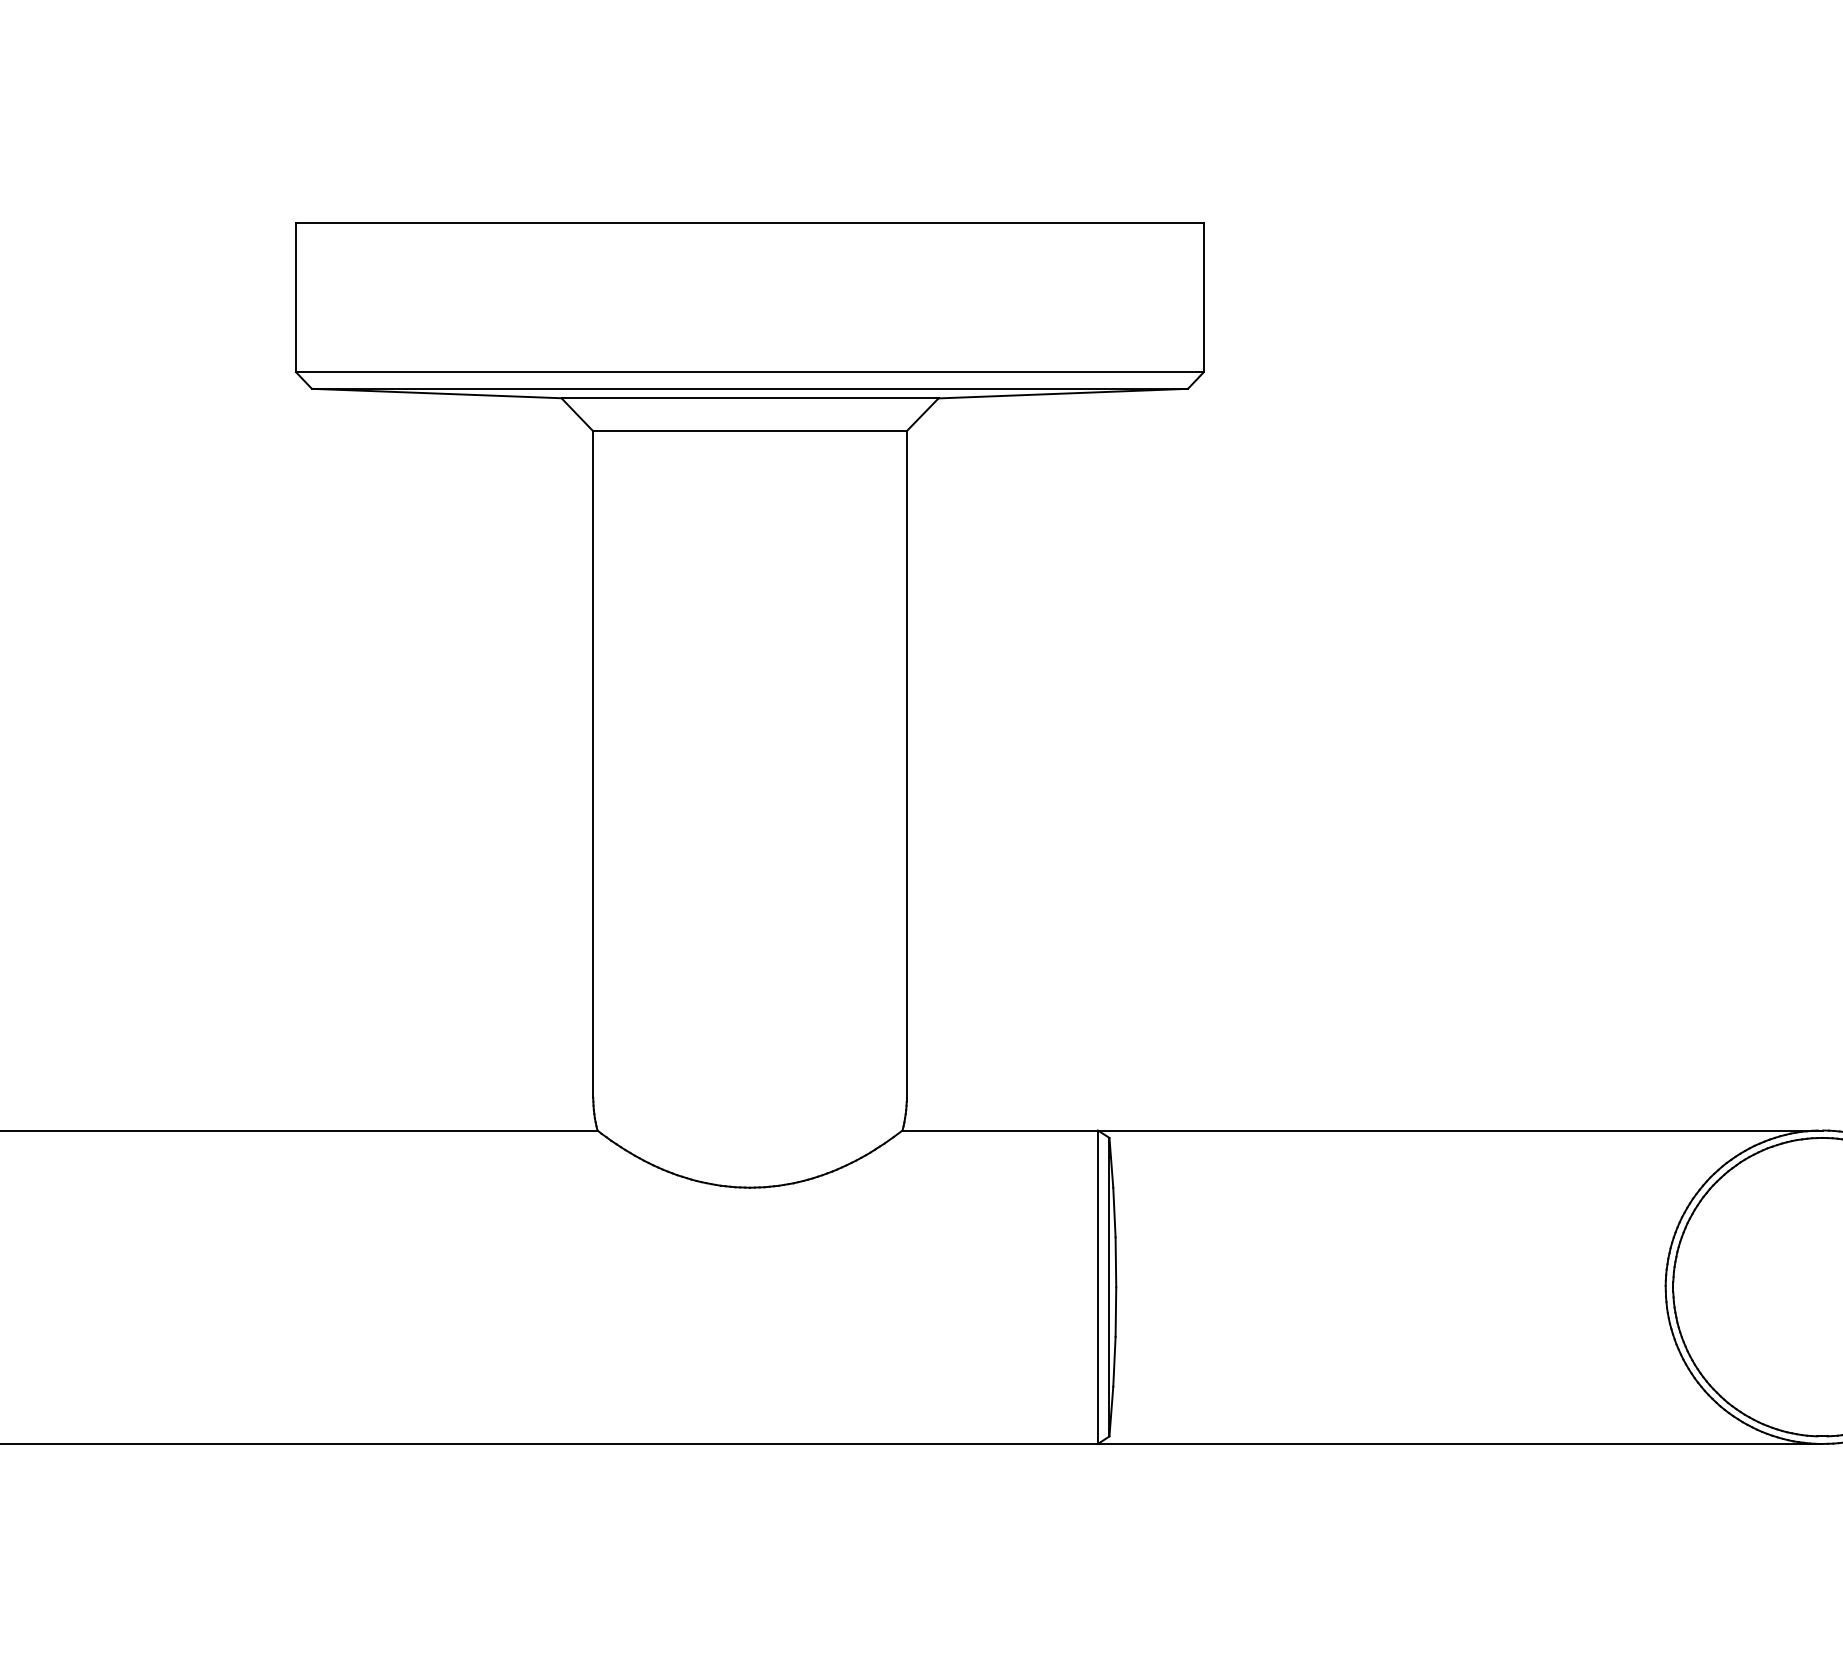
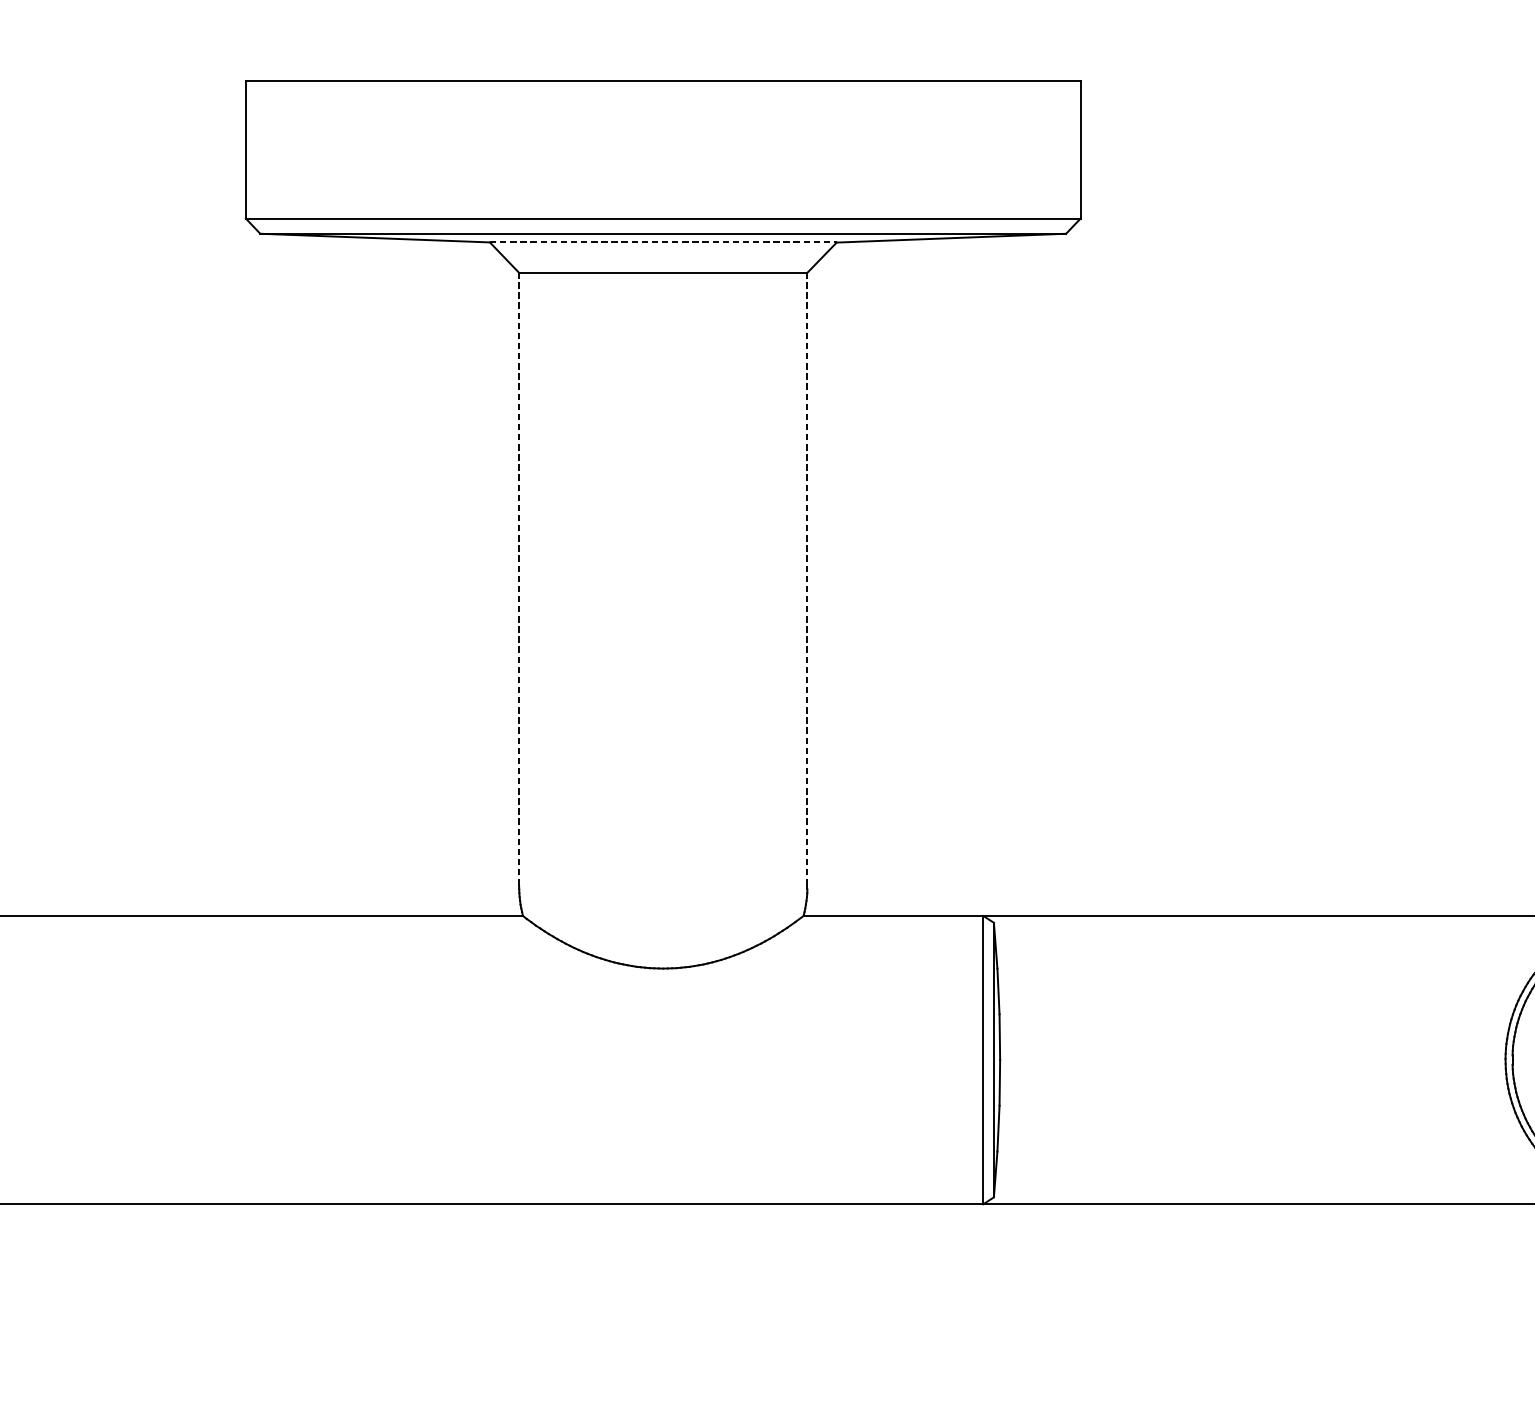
line: (750, 398) -> (663, 242), solid -> dashed
line: (593, 763) -> (519, 578), solid -> dashed
line: (906, 763) -> (807, 578), solid -> dashed

